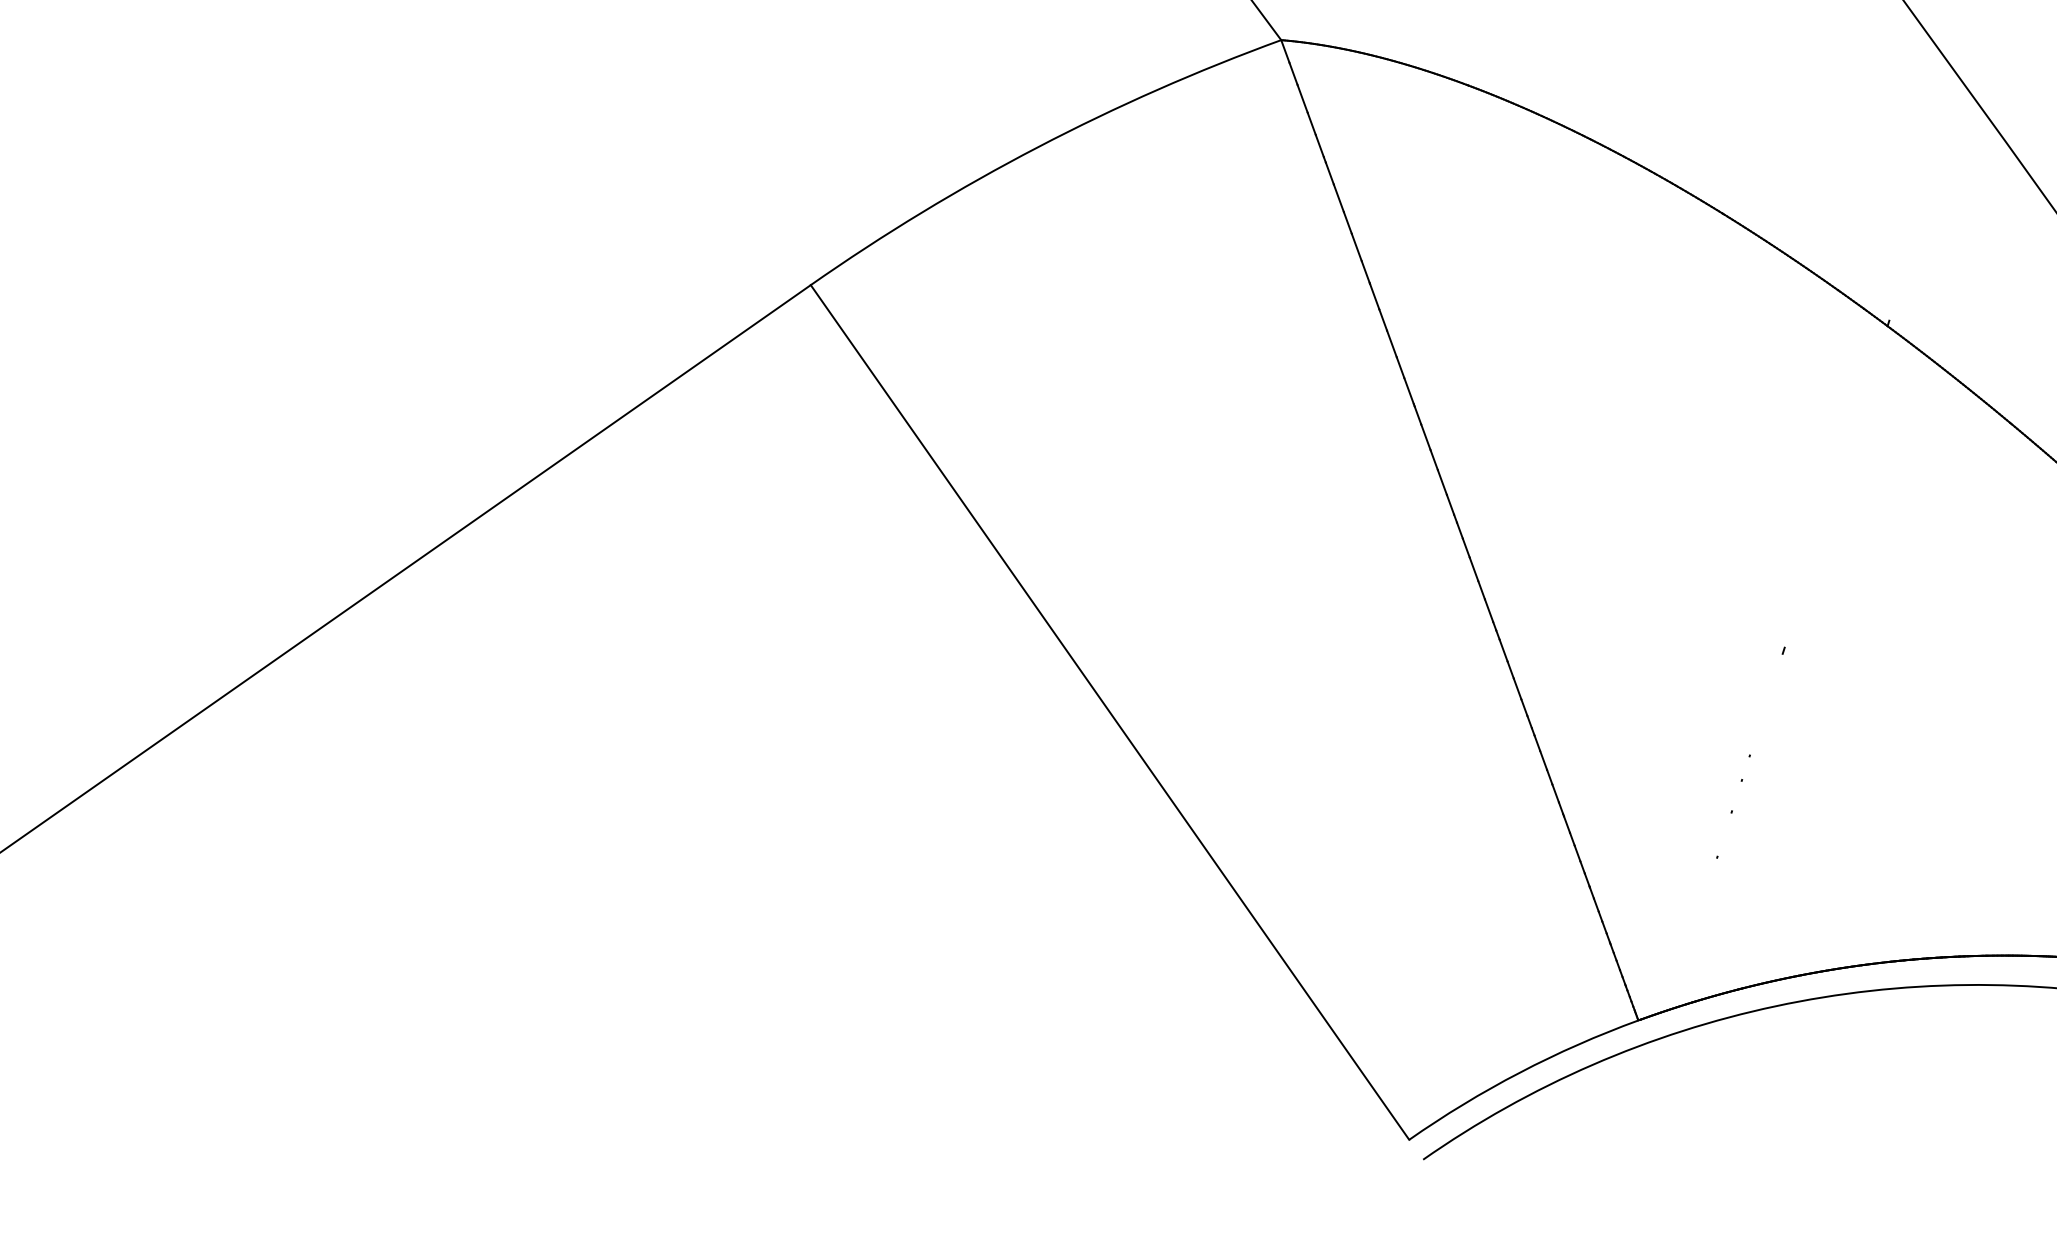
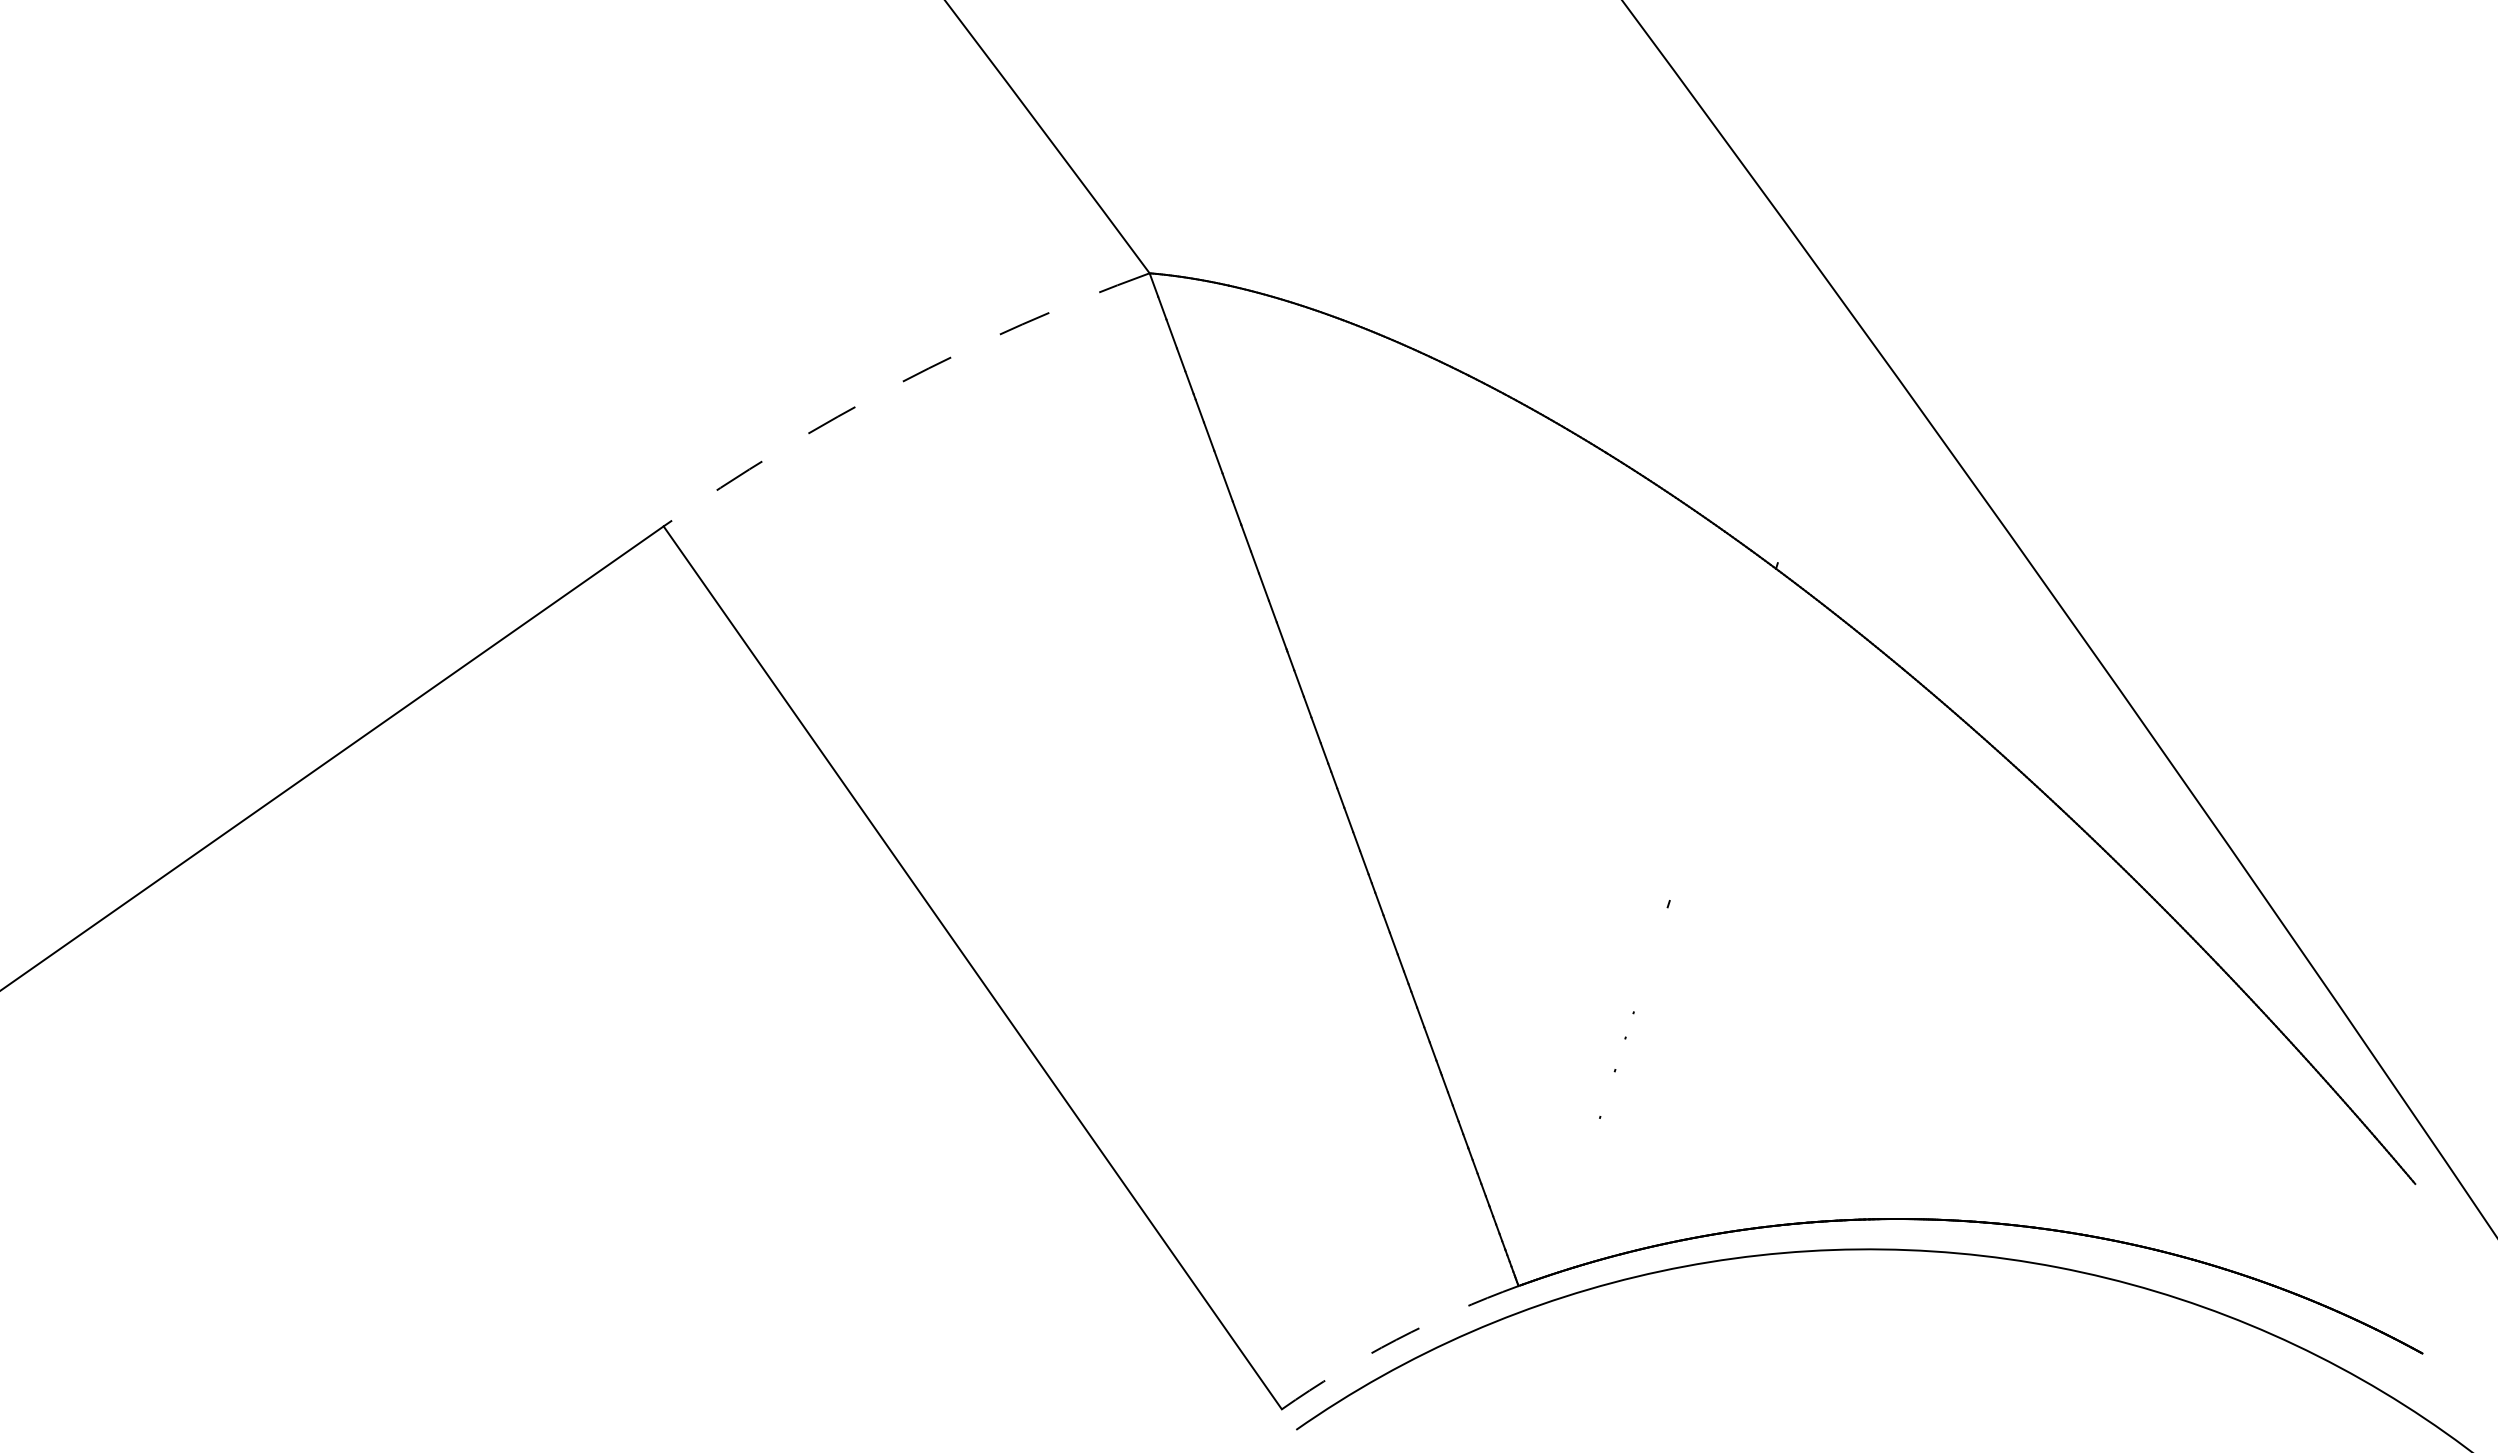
arc: (1038, 146) -> (898, 383), solid -> dashed
arc: (1520, 1072) -> (1396, 1339), solid -> dashed

